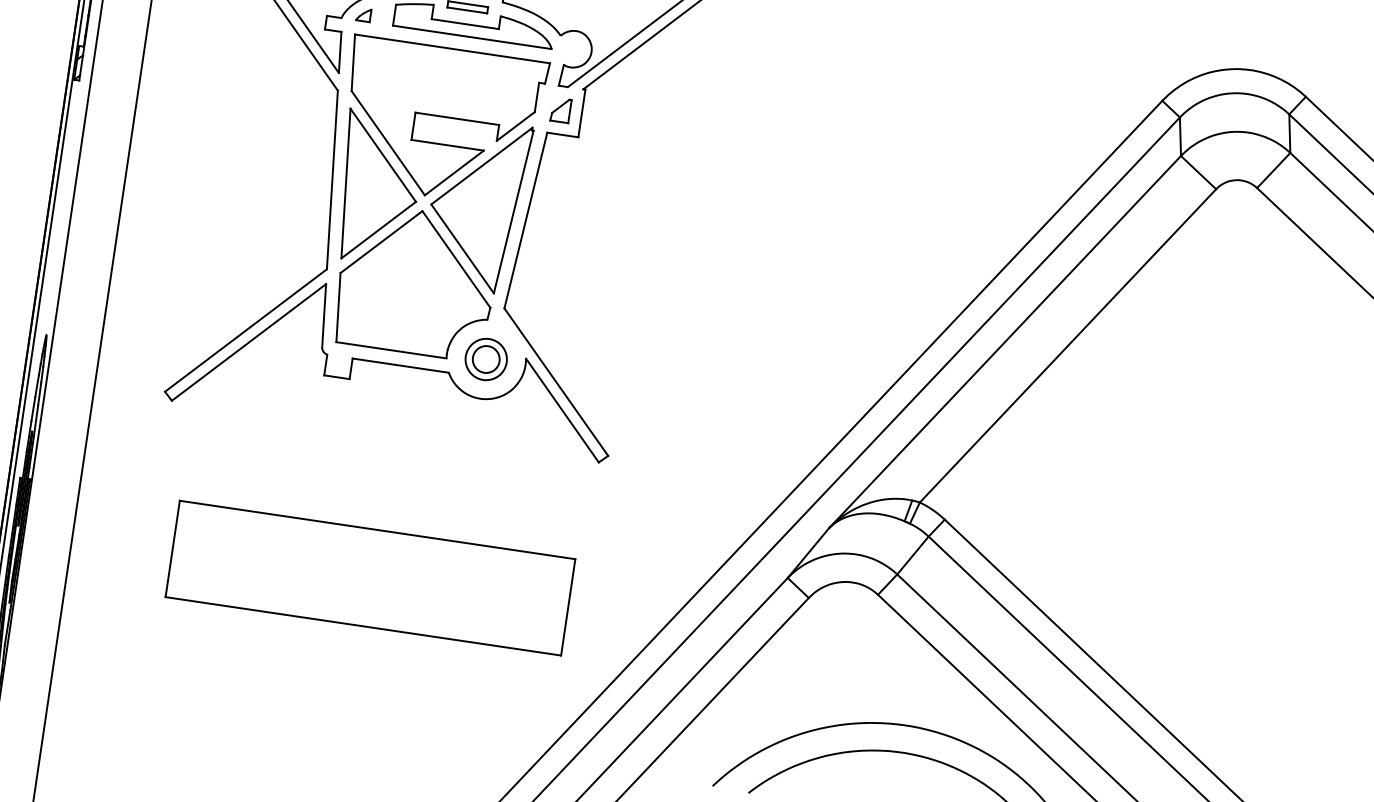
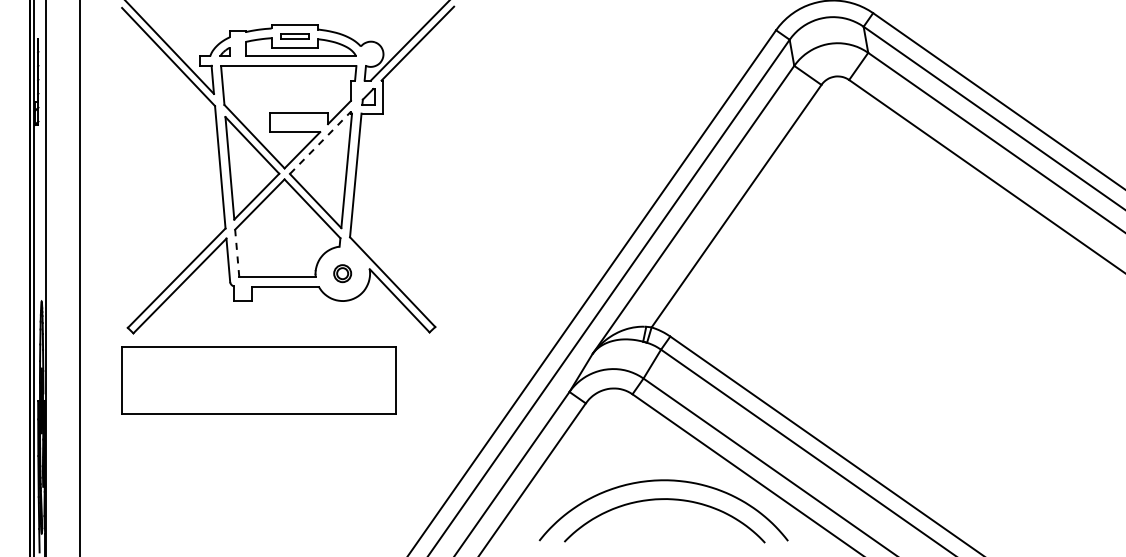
line: (482, 165) -> (320, 142), solid -> dashed
line: (338, 307) -> (237, 253), solid -> dashed
part: (485, 359) -> (342, 273), size x0.6
part: (369, 577) -> (258, 380), moved

